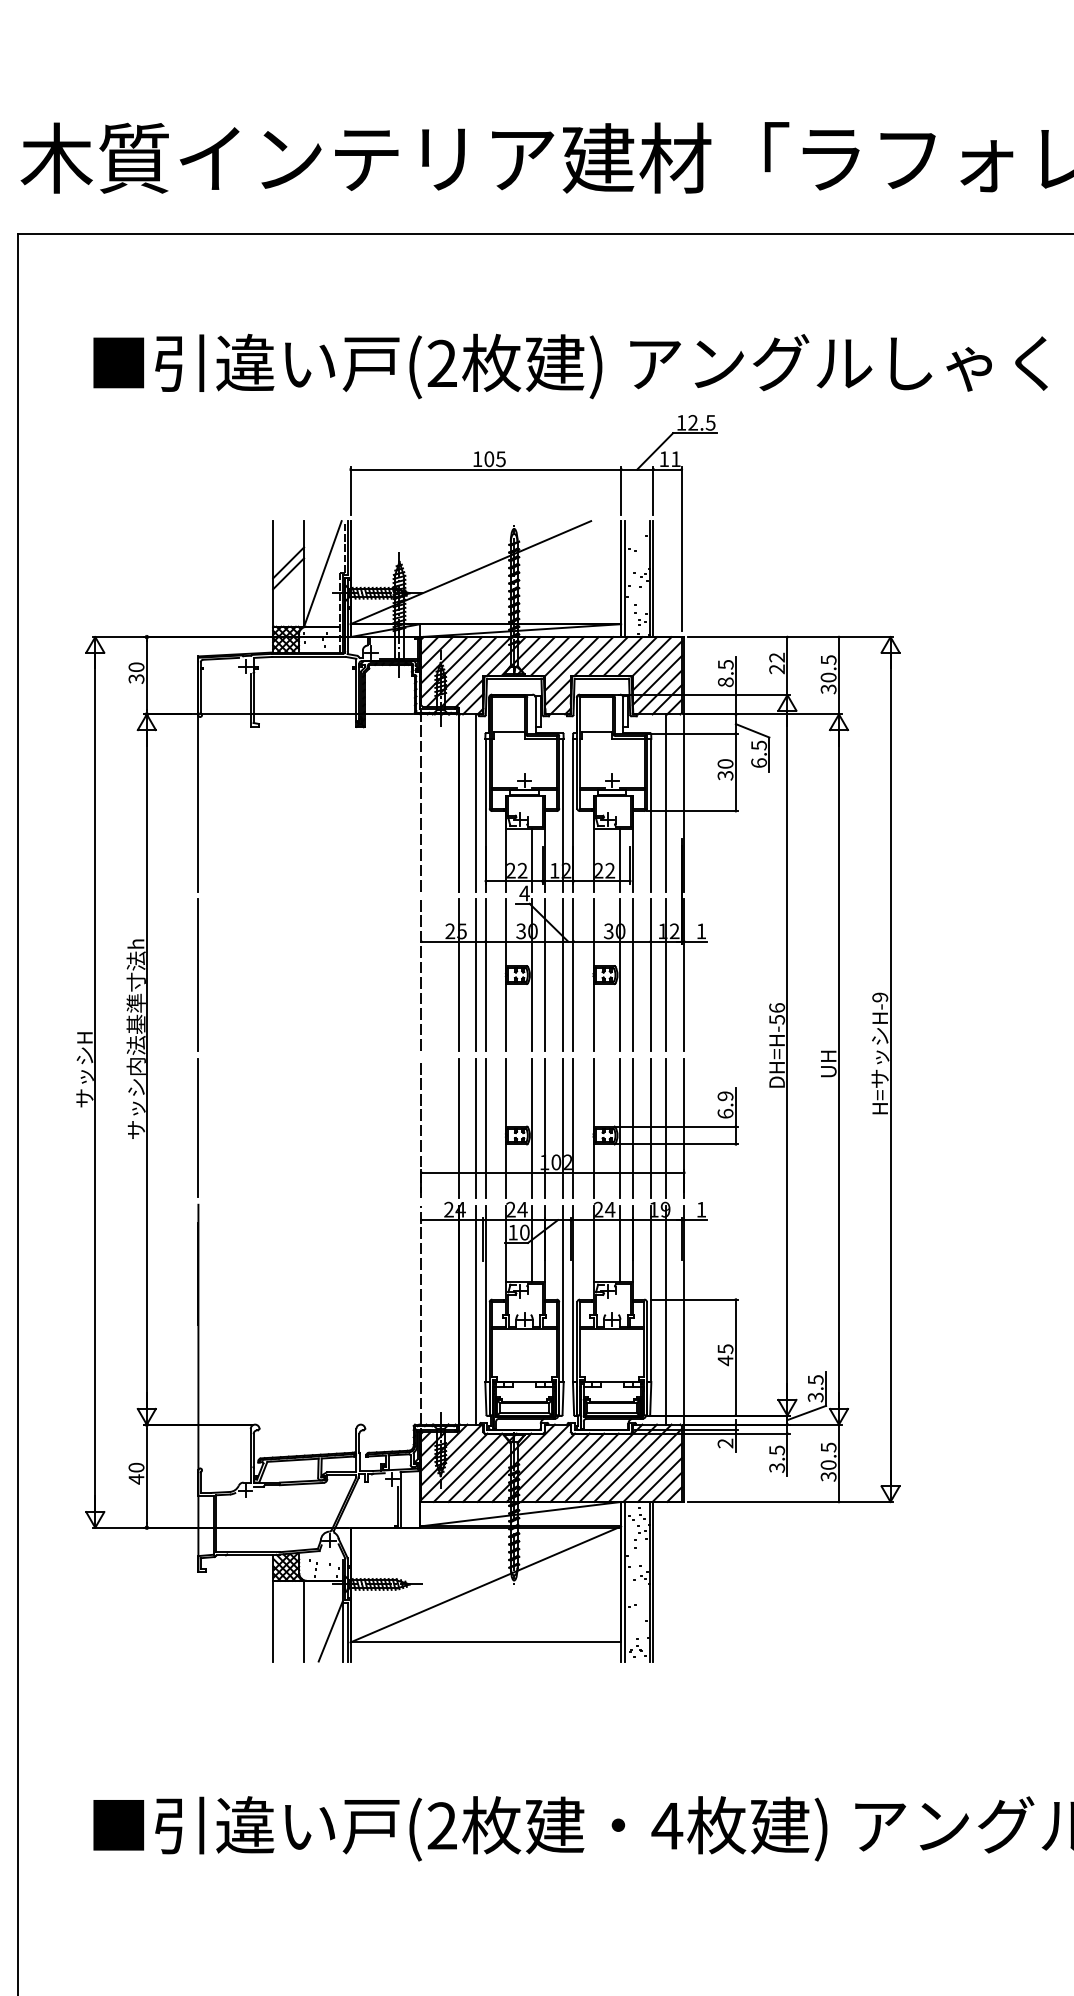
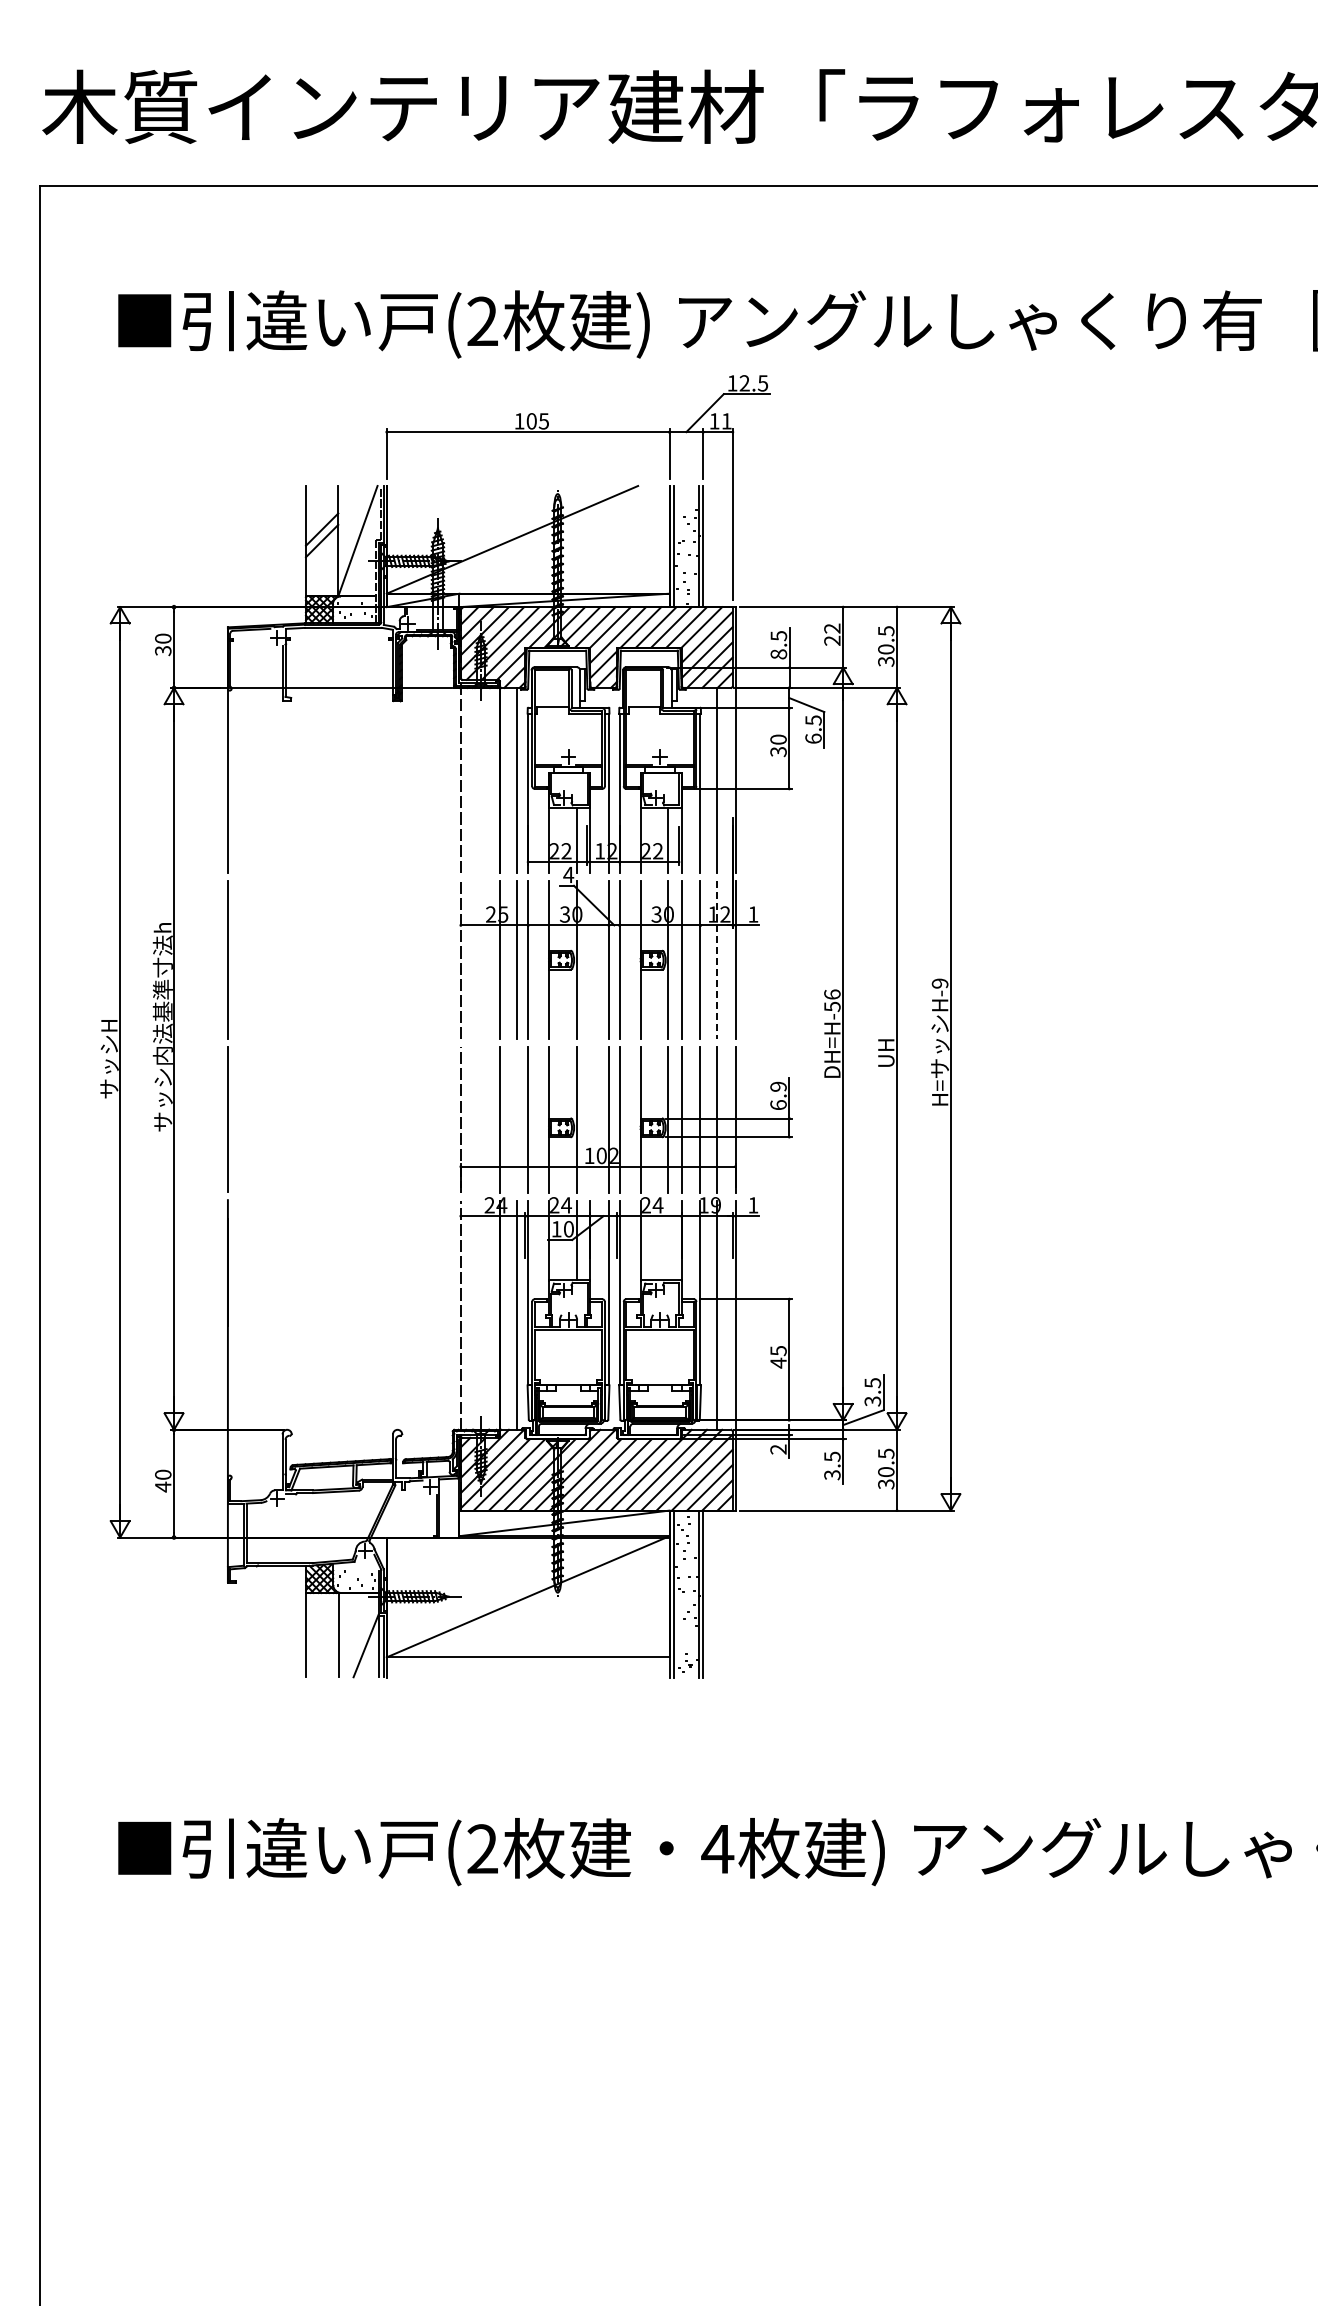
line: (545, 975) -> (590, 960), removed
line: (666, 975) -> (716, 960), solid -> dashed
line: (475, 1128) -> (517, 1120), removed
line: (545, 1128) -> (590, 1120), removed
line: (620, 1243) -> (668, 1240), removed

